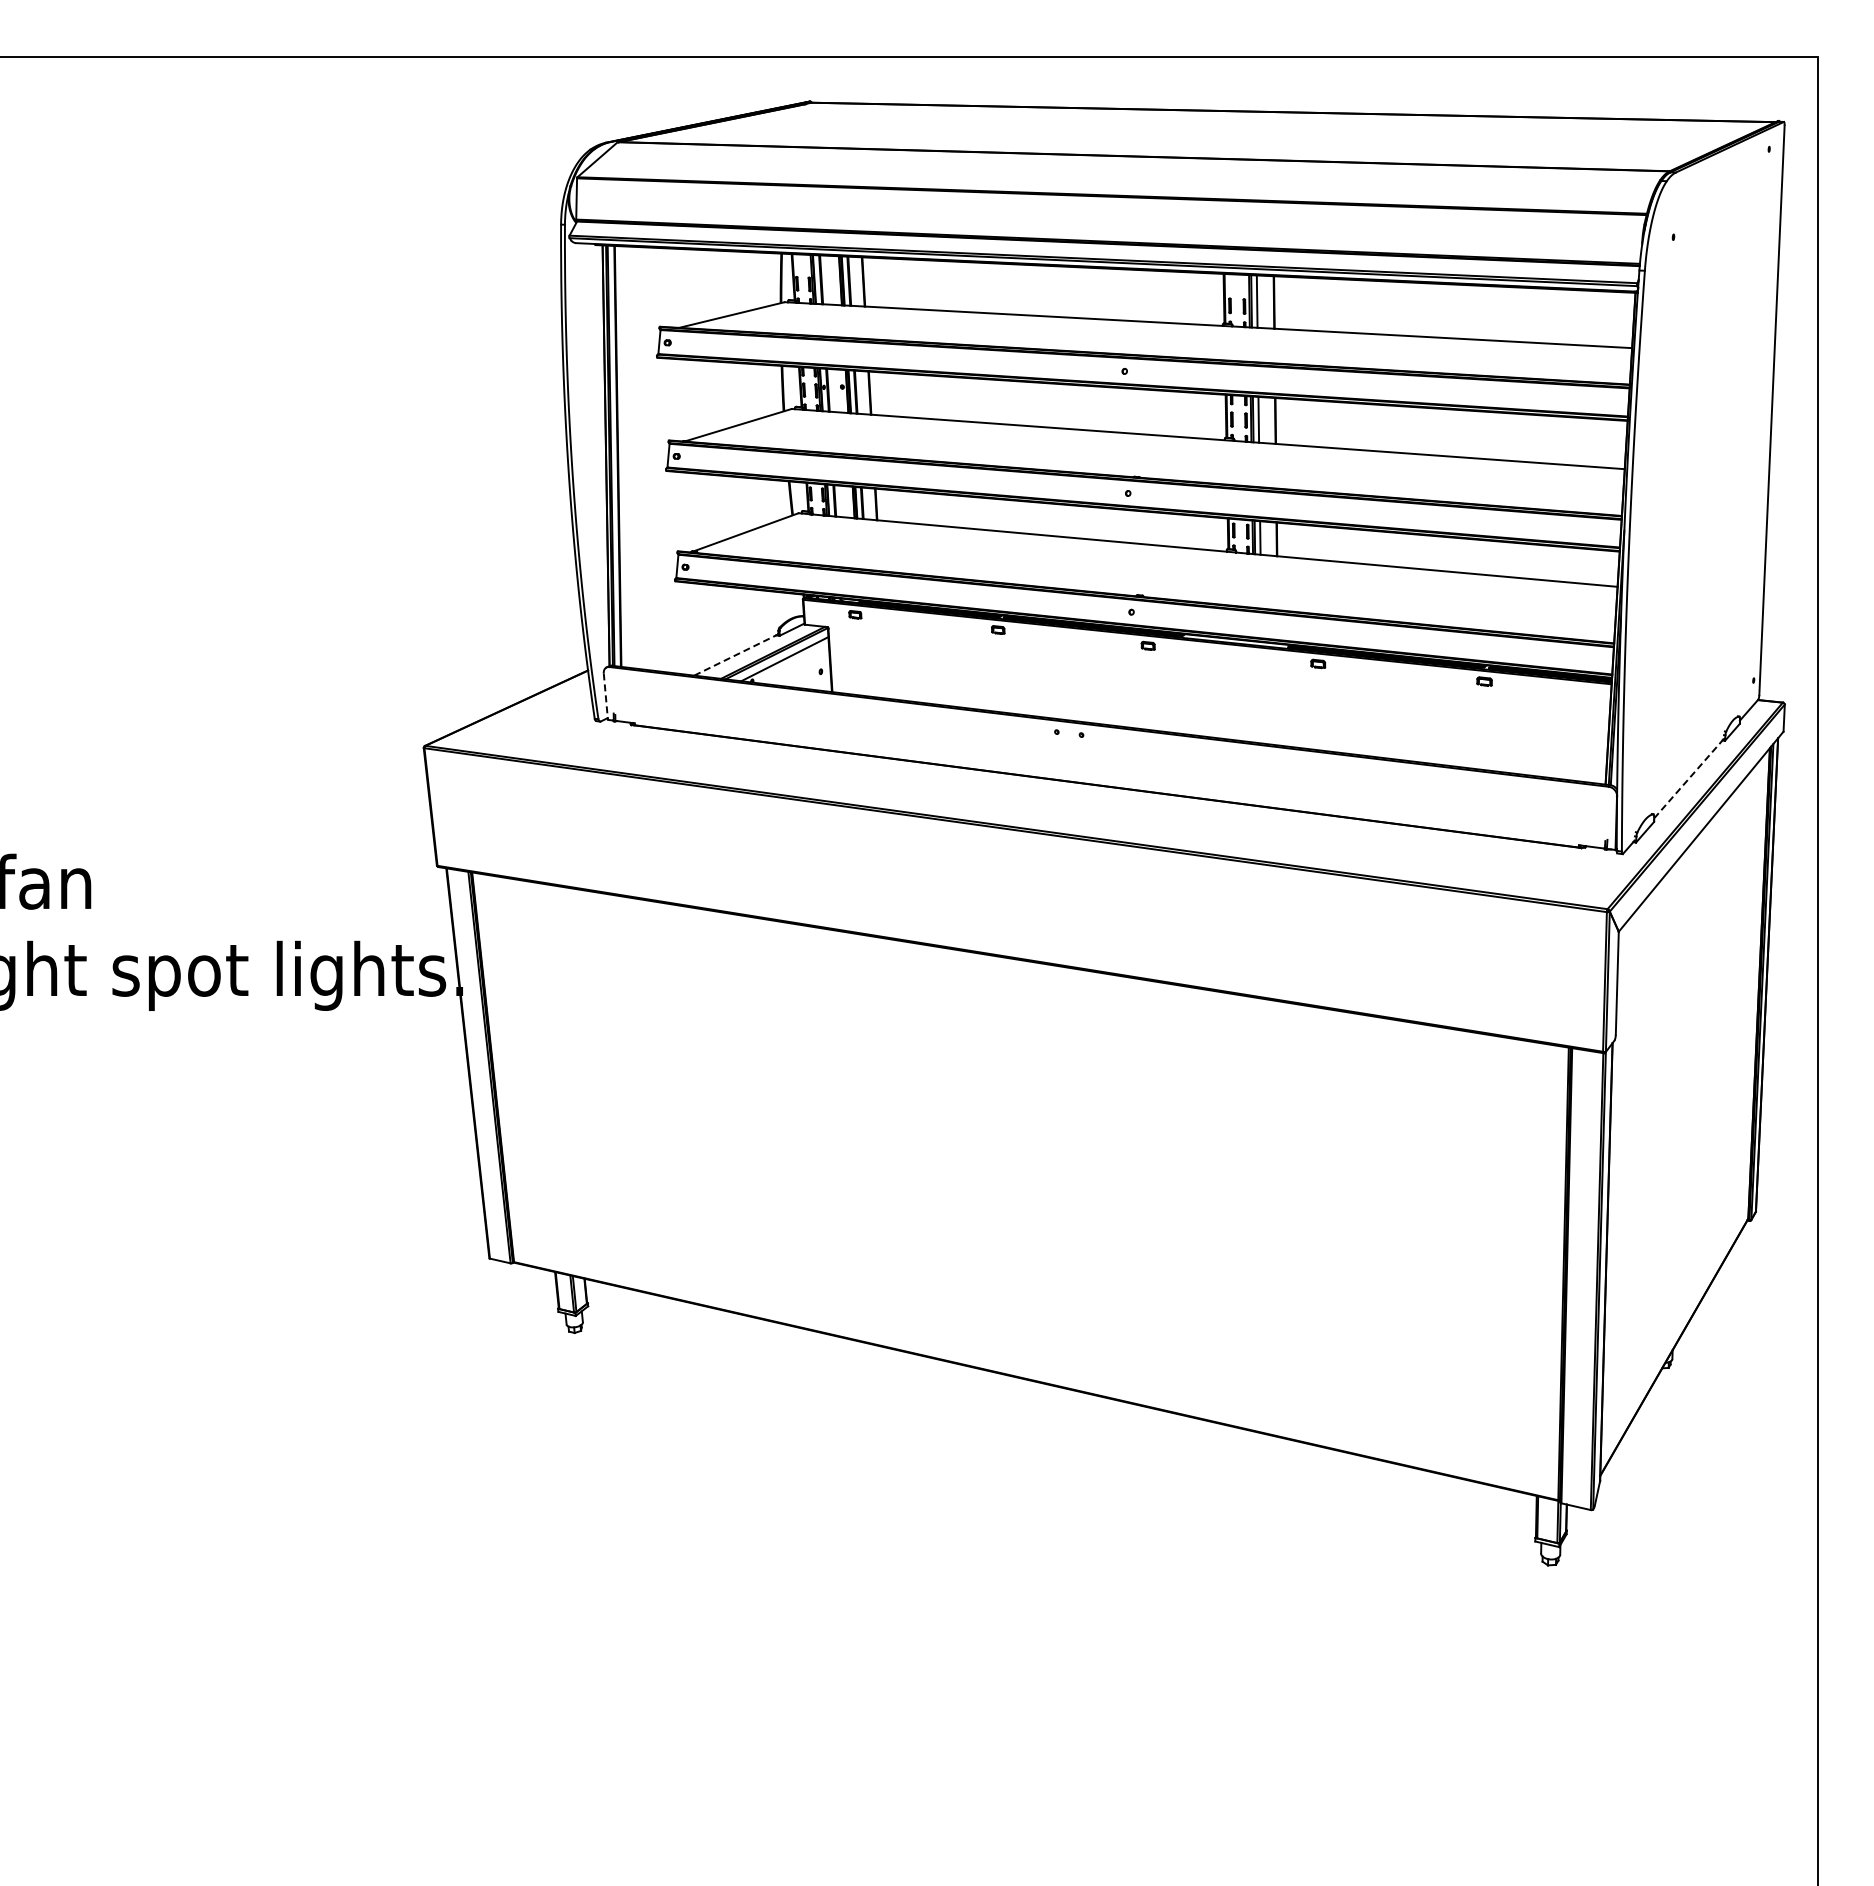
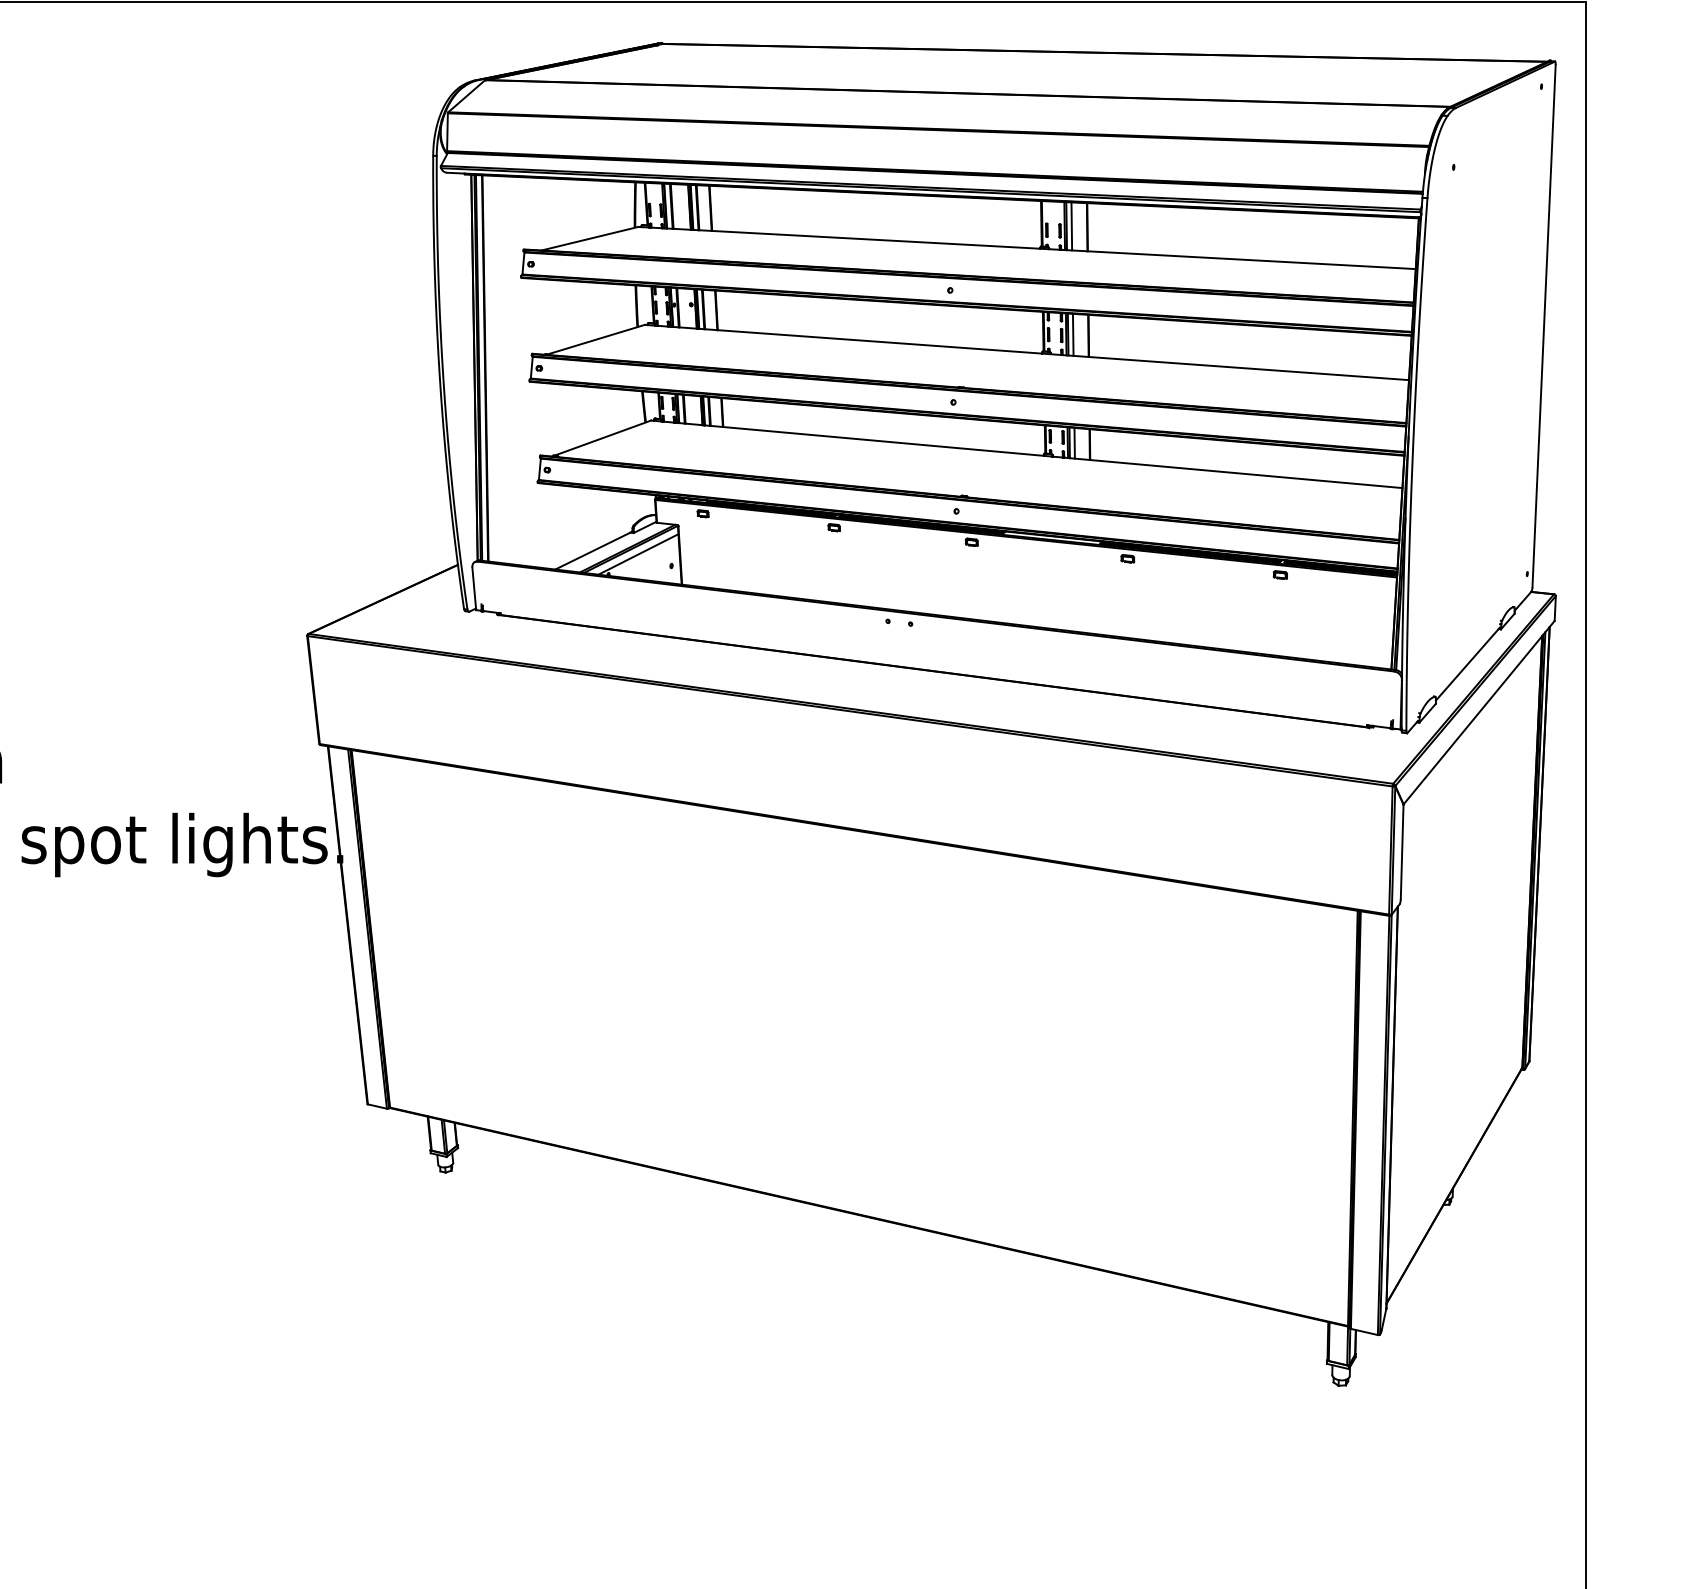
line: (736, 654) -> (594, 550), dashed -> solid
line: (605, 697) -> (473, 589), dashed -> solid
line: (1688, 778) -> (1467, 663), dashed -> solid

